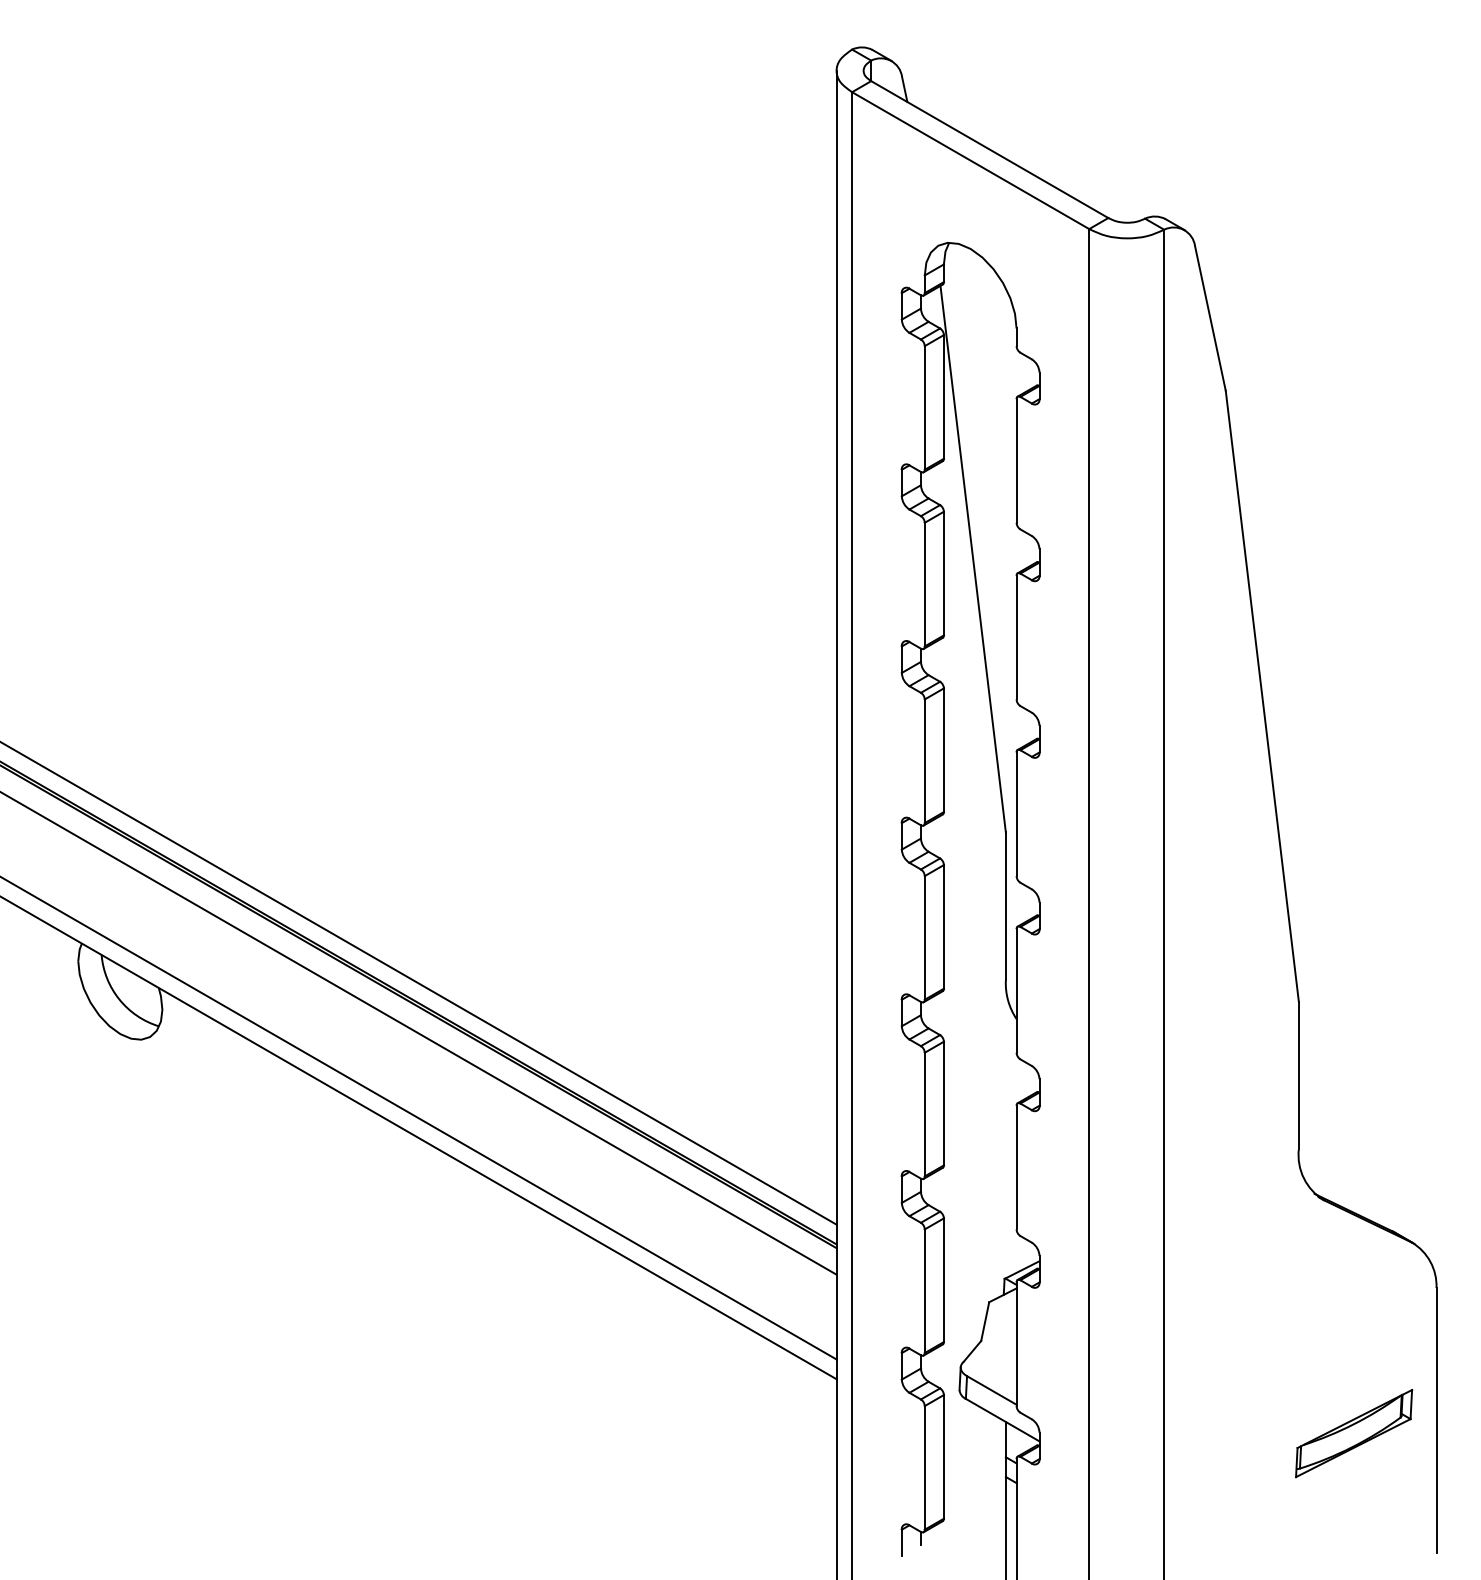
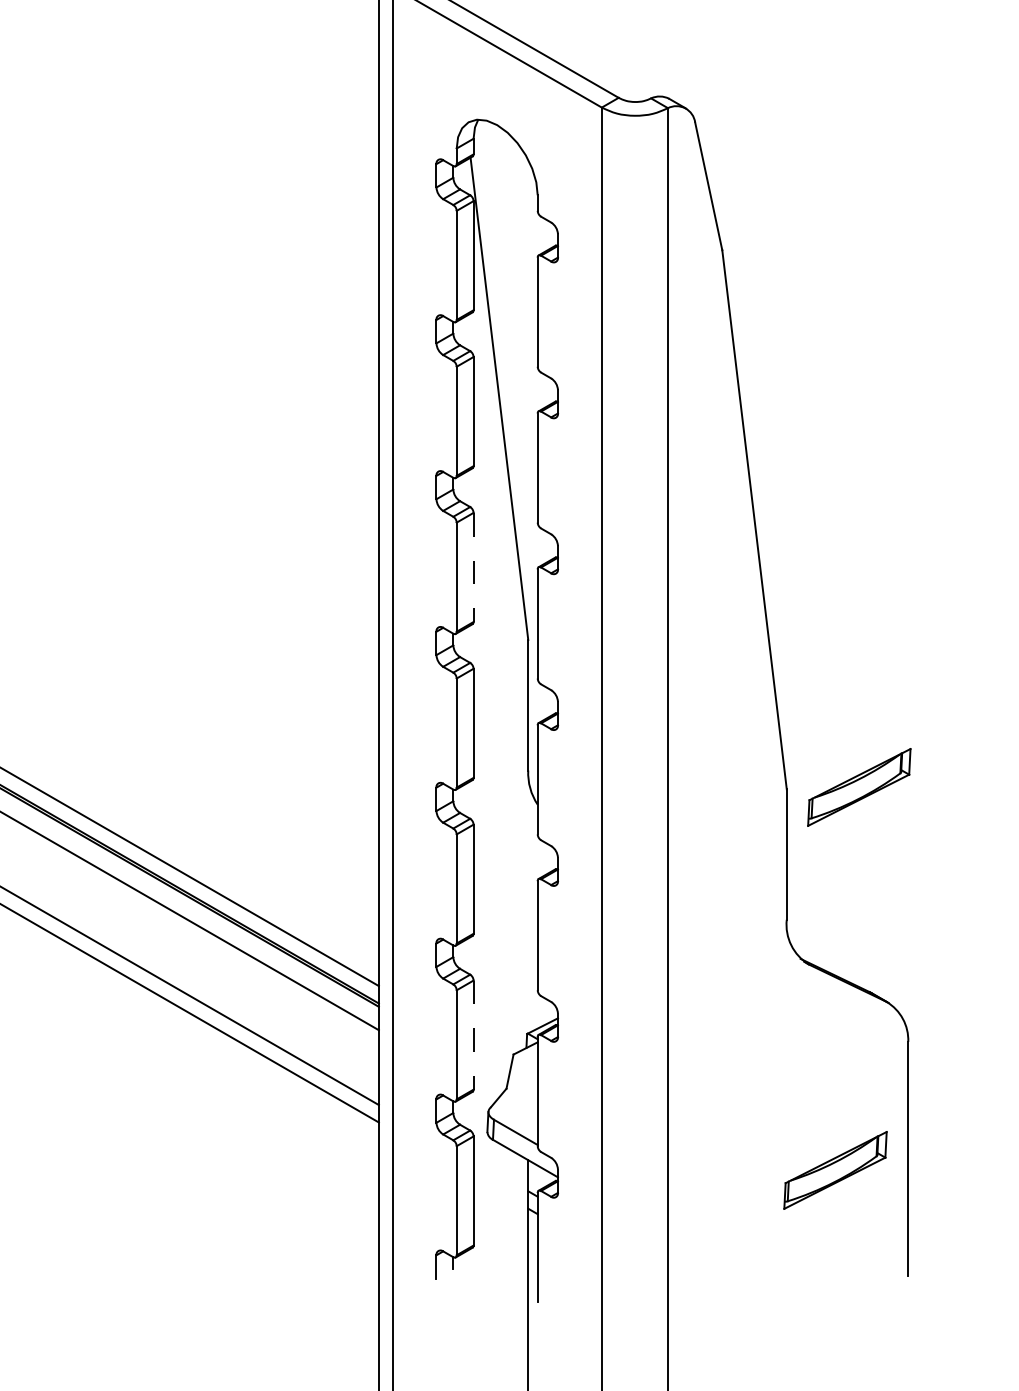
line: (943, 750) -> (473, 567), solid -> dashed
part: (1381, 999) -> (859, 787), added
line: (943, 1280) -> (473, 1035), solid -> dashed

